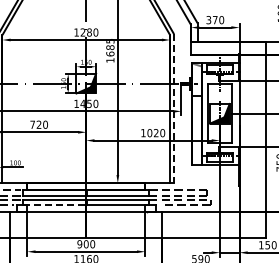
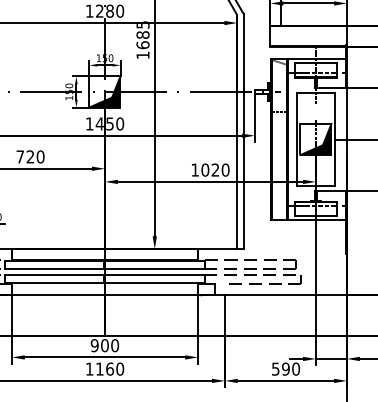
line: (174, 108) -> (244, 131), dashed -> solid
line: (55, 204) -> (56, 282), dashed -> solid

